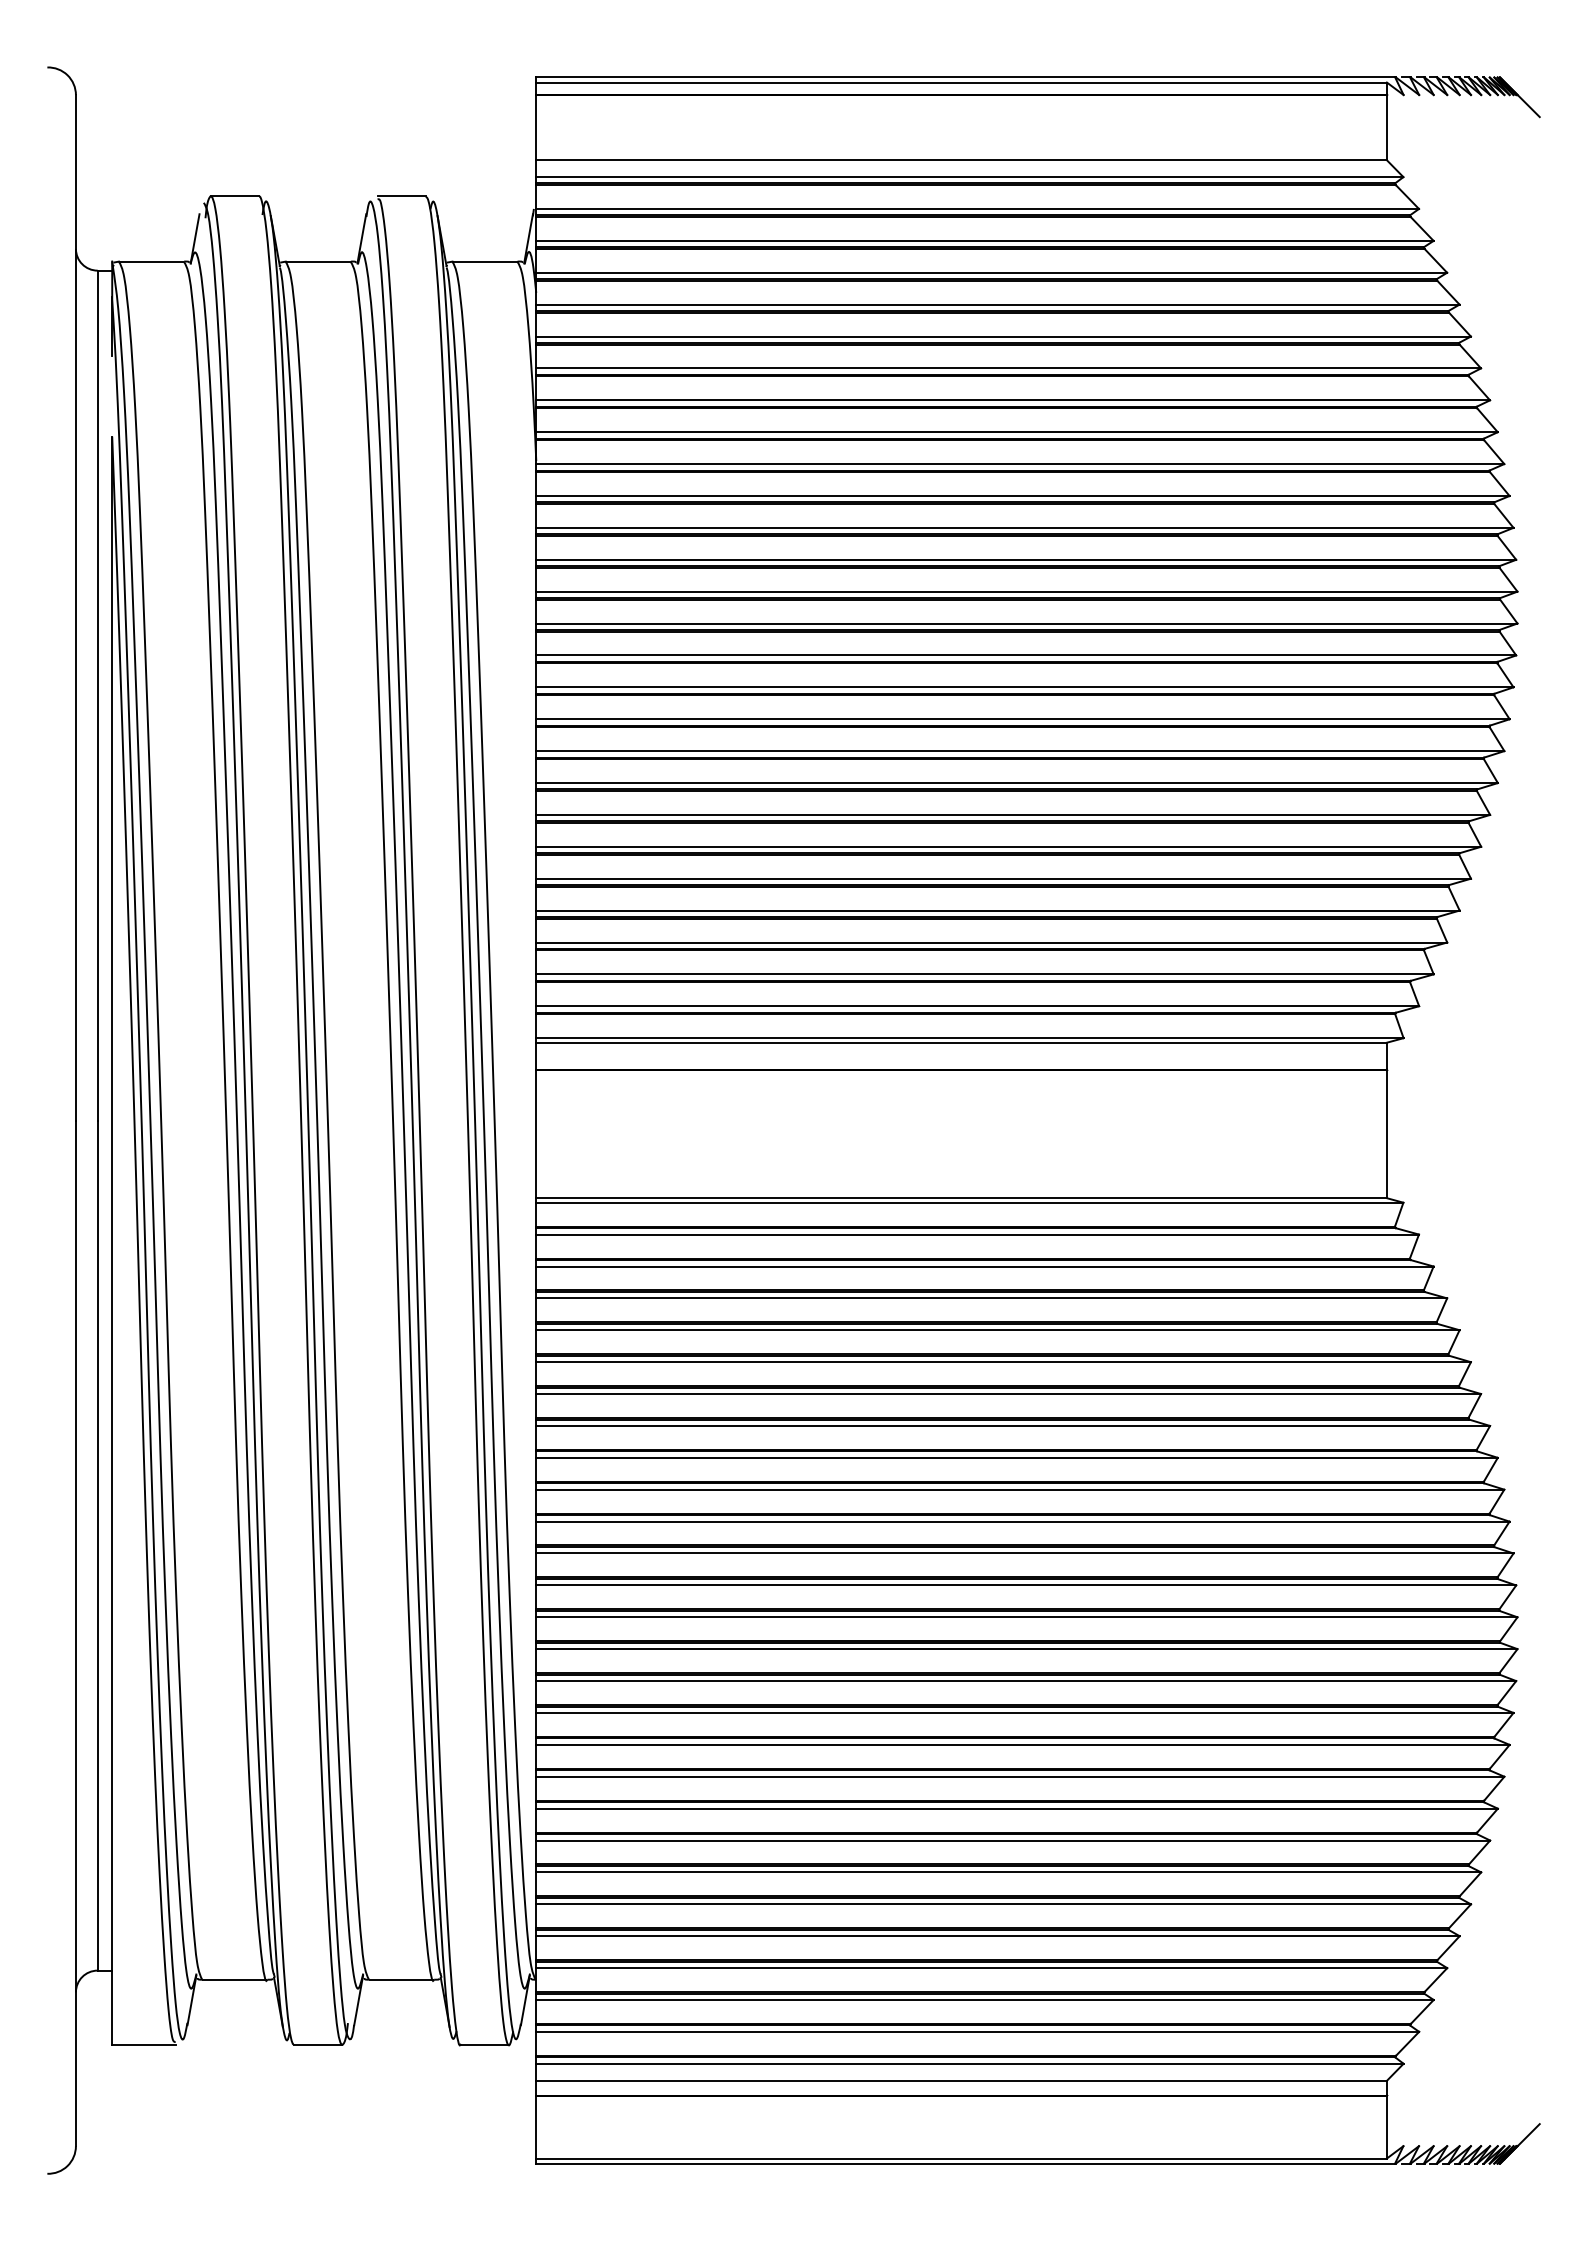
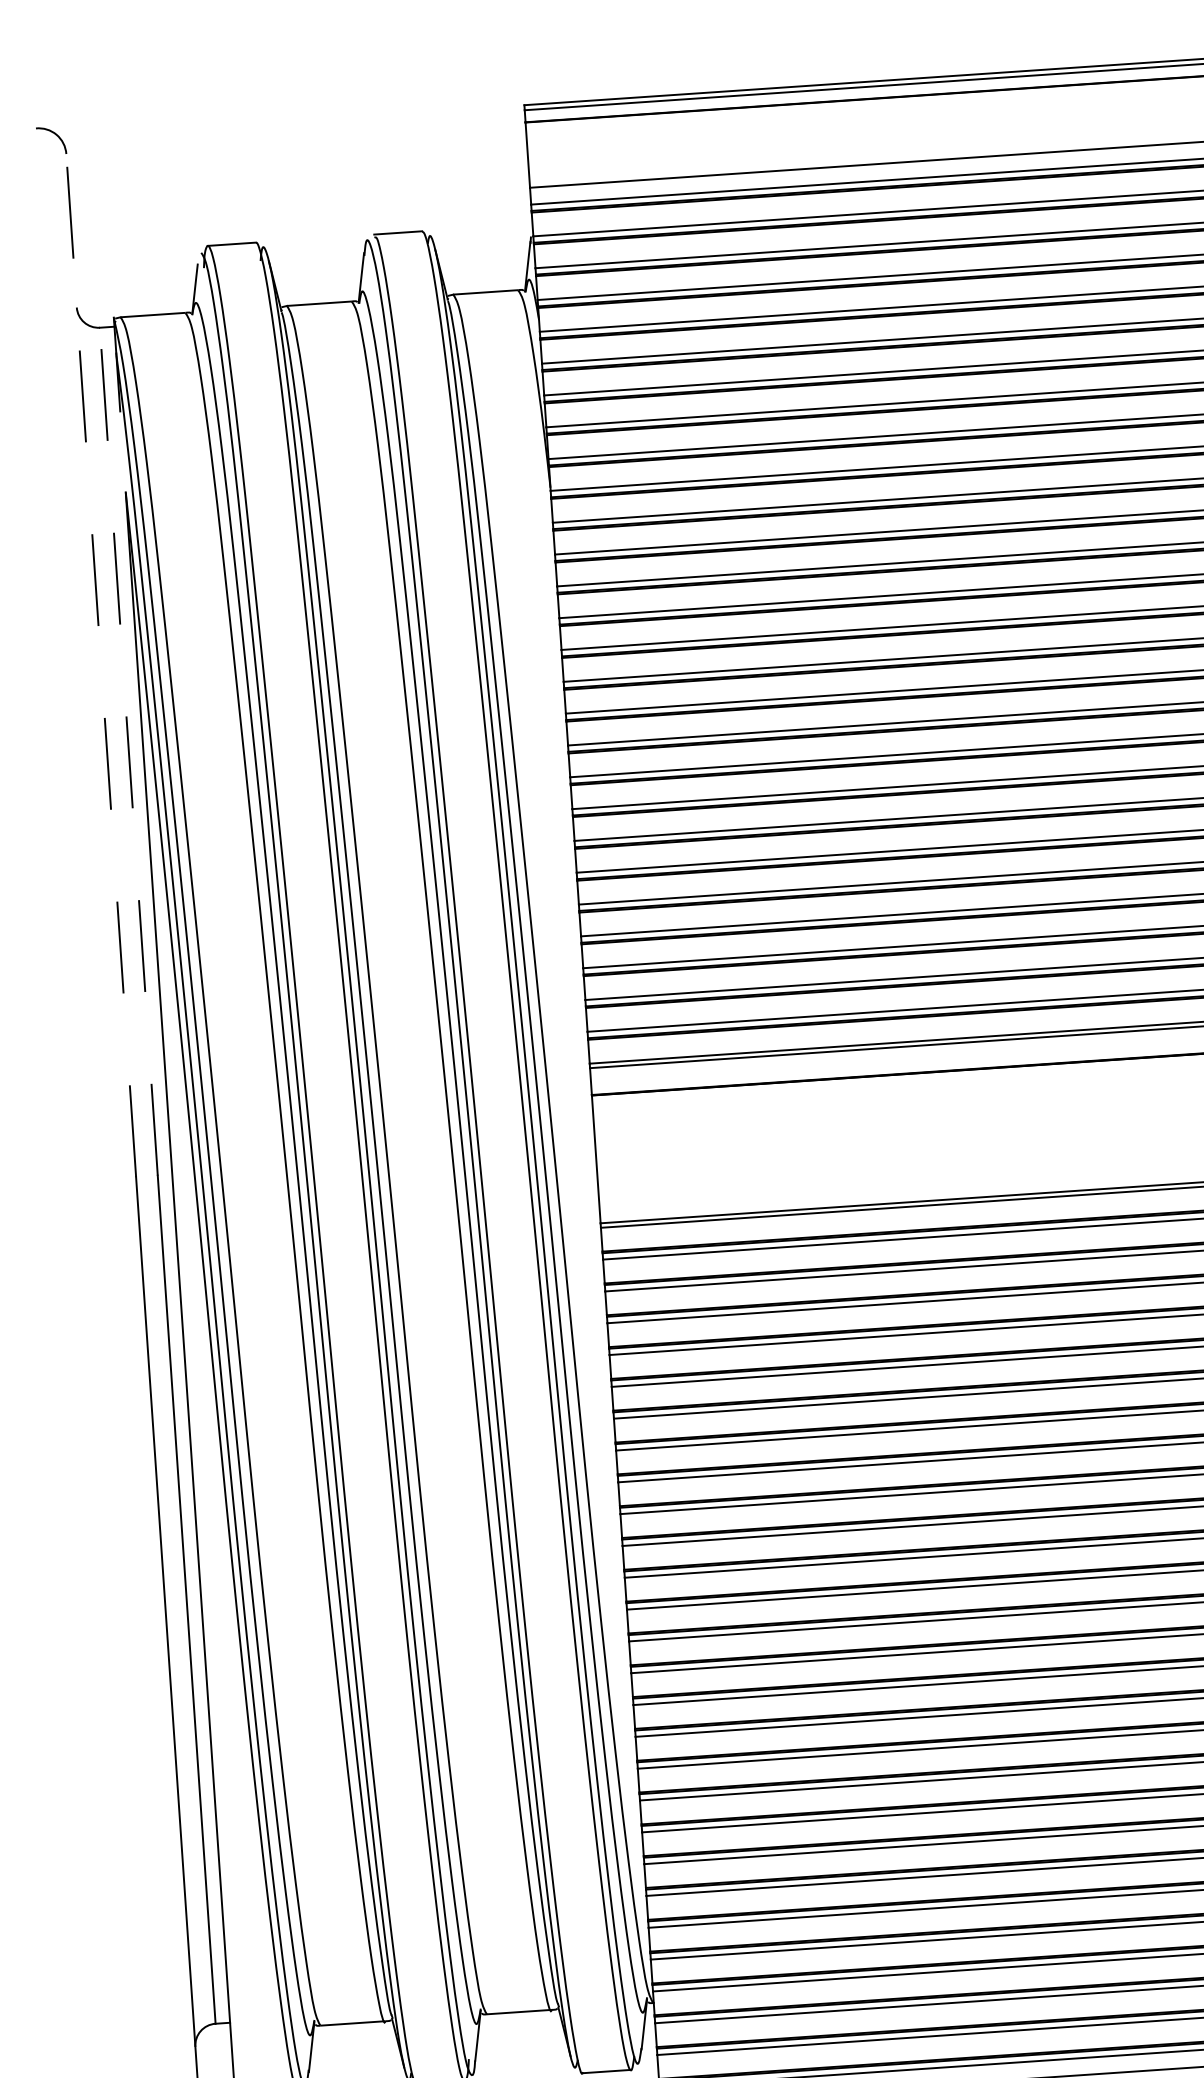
line: (75, 607) -> (100, 665), solid -> dashed
line: (97, 695) -> (128, 751), solid -> dashed

